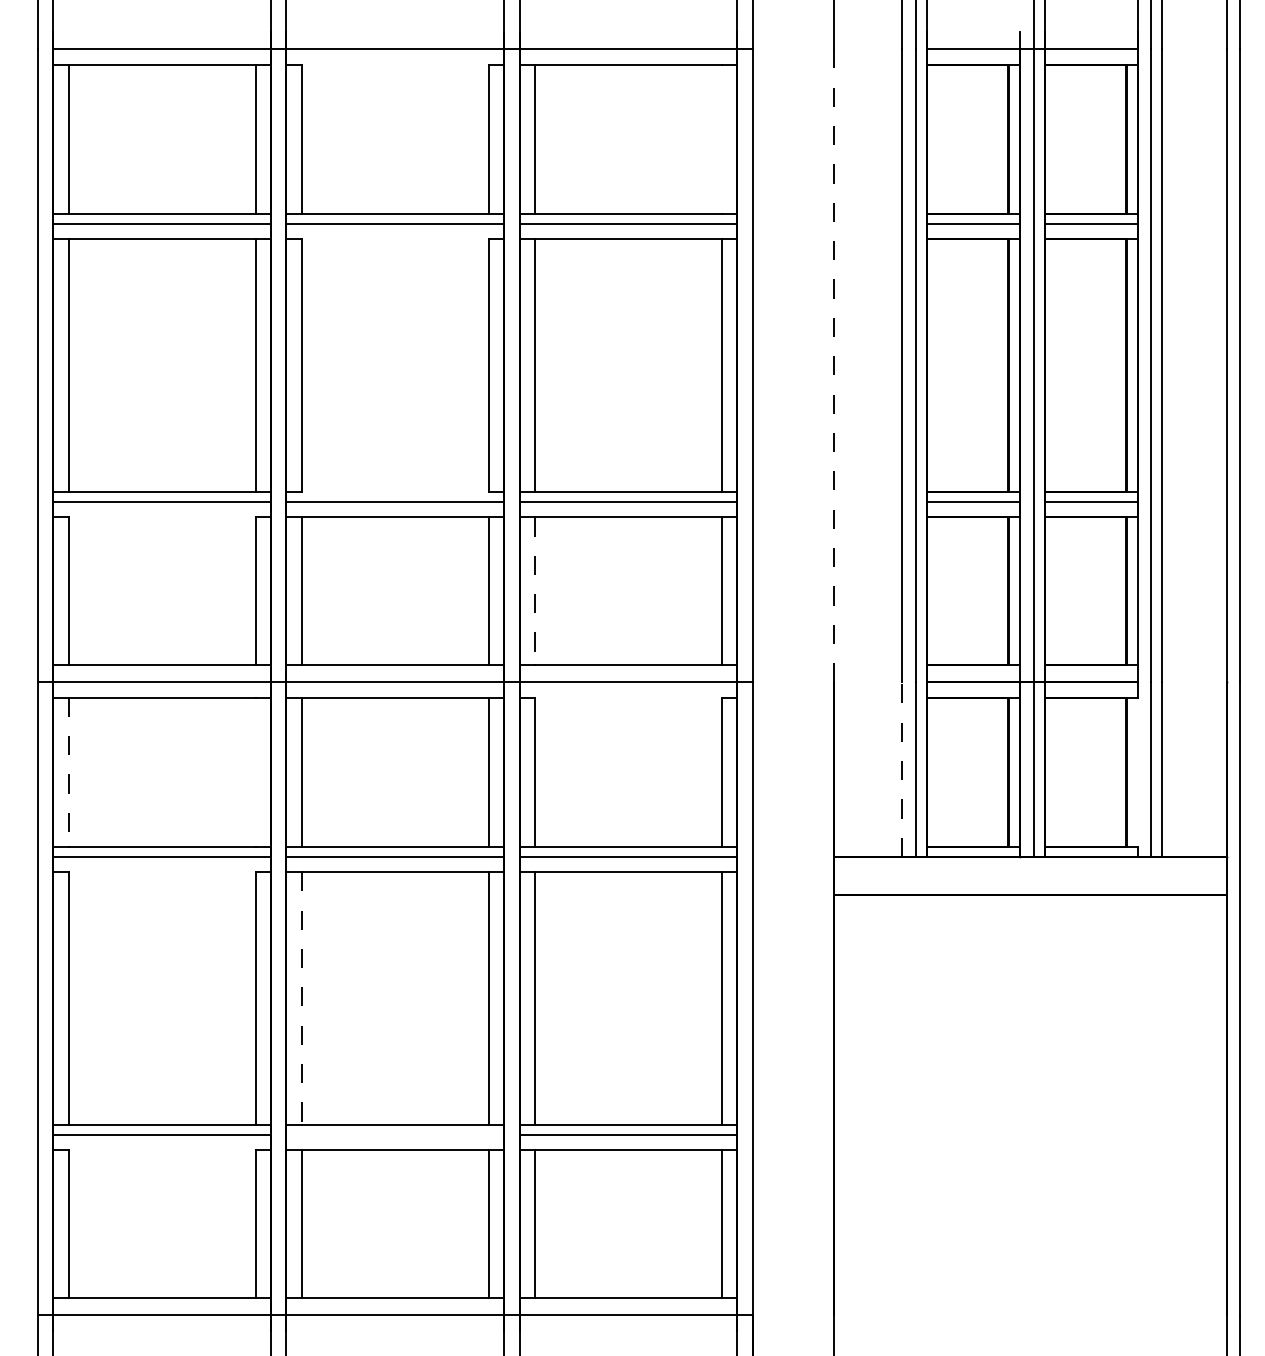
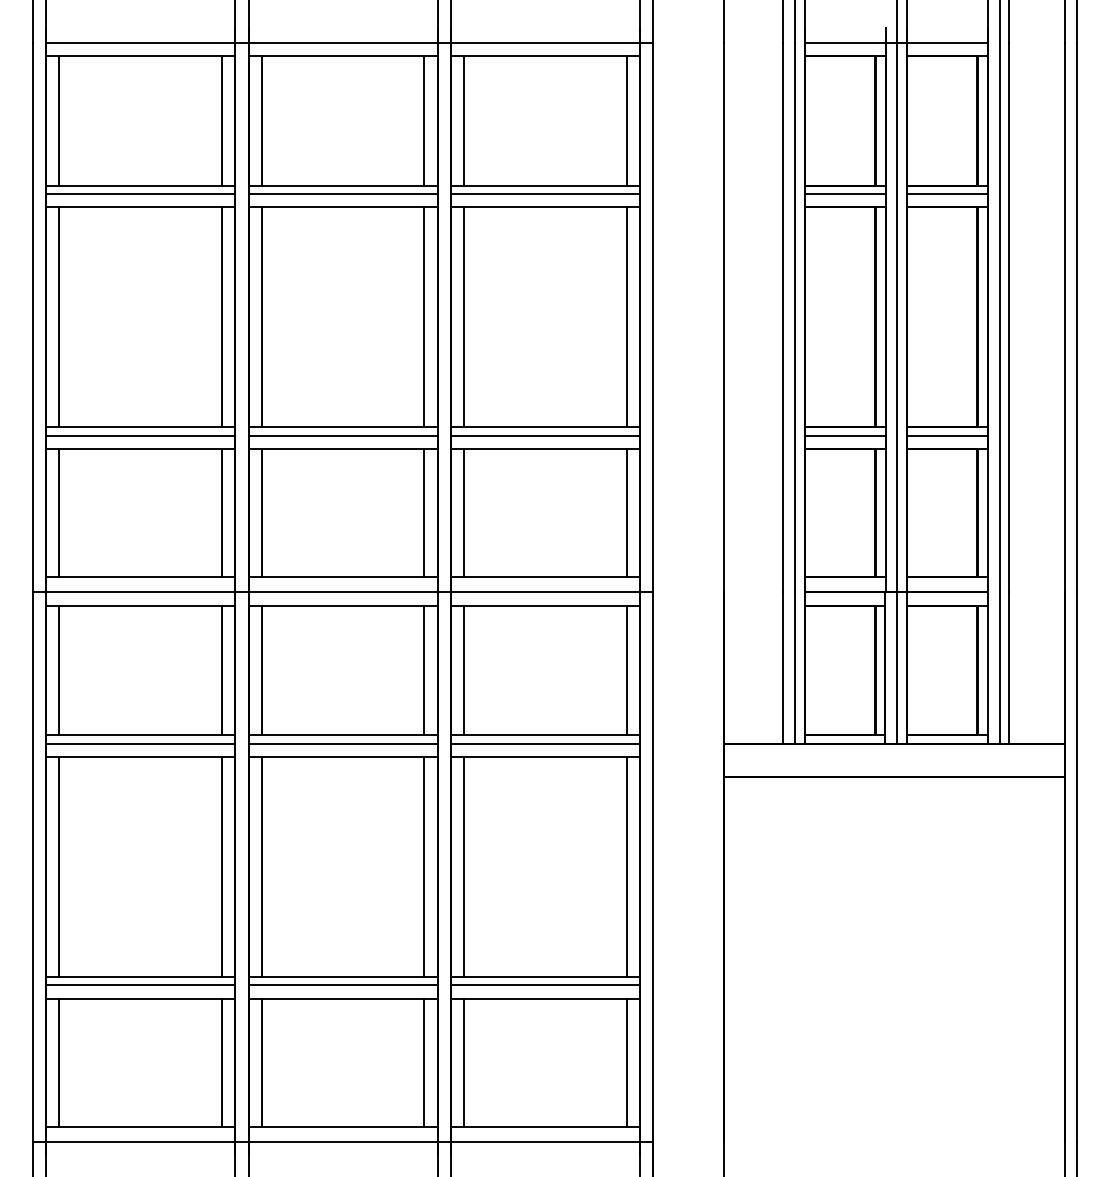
line: (394, 64) -> (342, 55), added
line: (721, 139) -> (626, 120), added
line: (394, 239) -> (342, 207), added
line: (834, 365) -> (724, 317), dashed -> solid
line: (394, 492) -> (342, 427), added
line: (161, 517) -> (140, 449), added
line: (534, 591) -> (463, 513), dashed -> solid
line: (627, 697) -> (544, 605), added
line: (902, 769) -> (783, 667), dashed -> solid
line: (68, 772) -> (59, 670), dashed -> solid
line: (255, 772) -> (221, 670), added
line: (1137, 772) -> (987, 670), added
line: (161, 872) -> (140, 757), added
line: (301, 998) -> (261, 866), dashed -> solid
line: (395, 1135) -> (343, 985), added
line: (161, 1150) -> (140, 998), added

